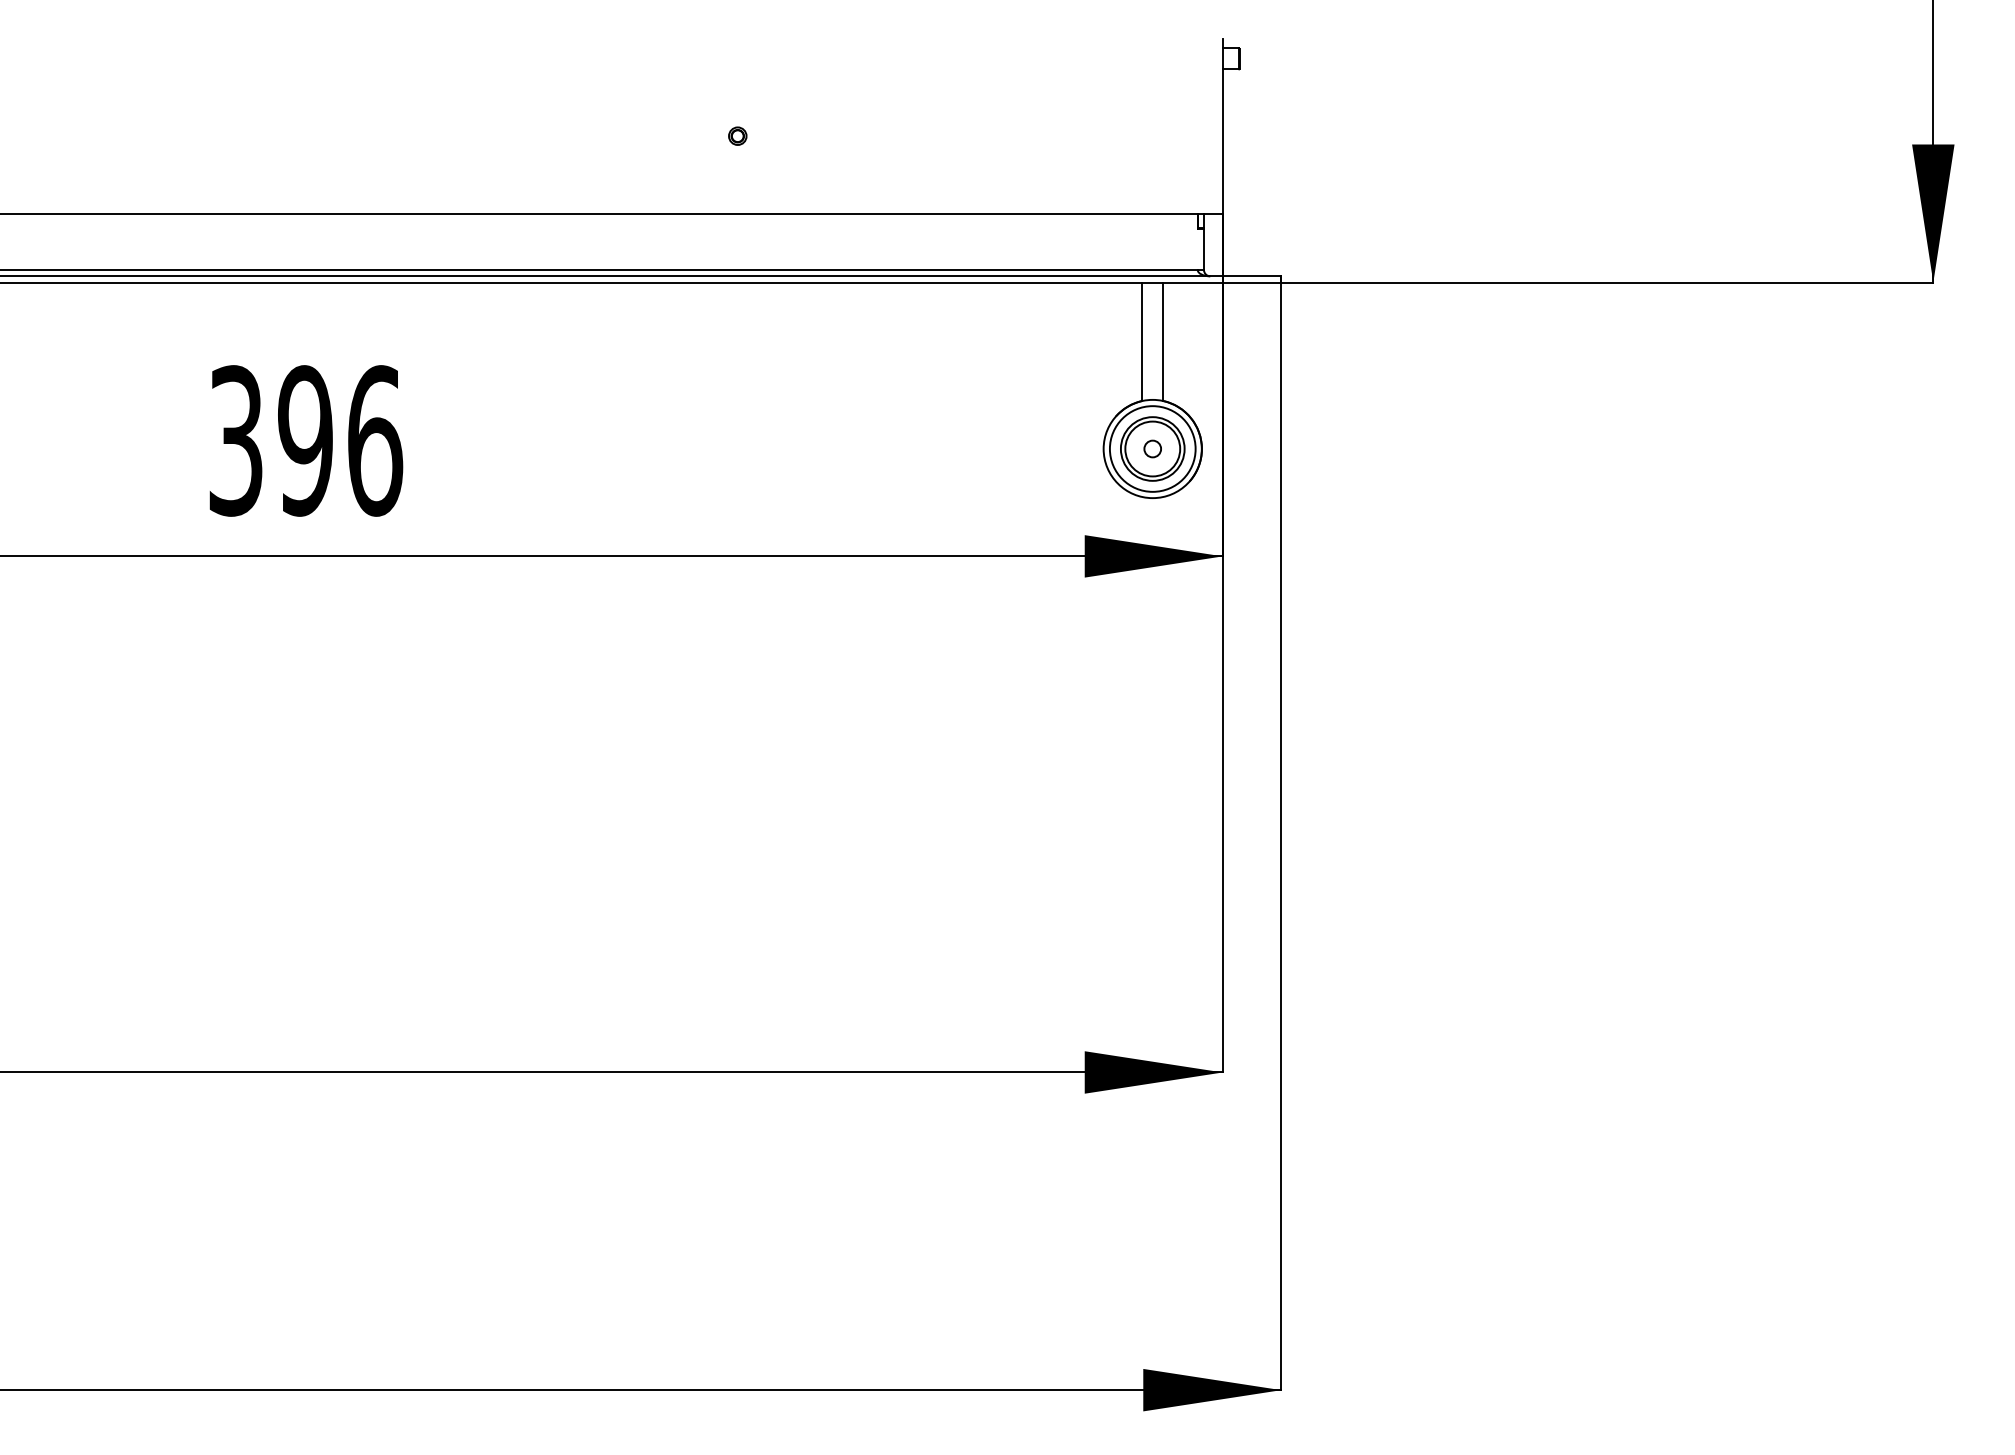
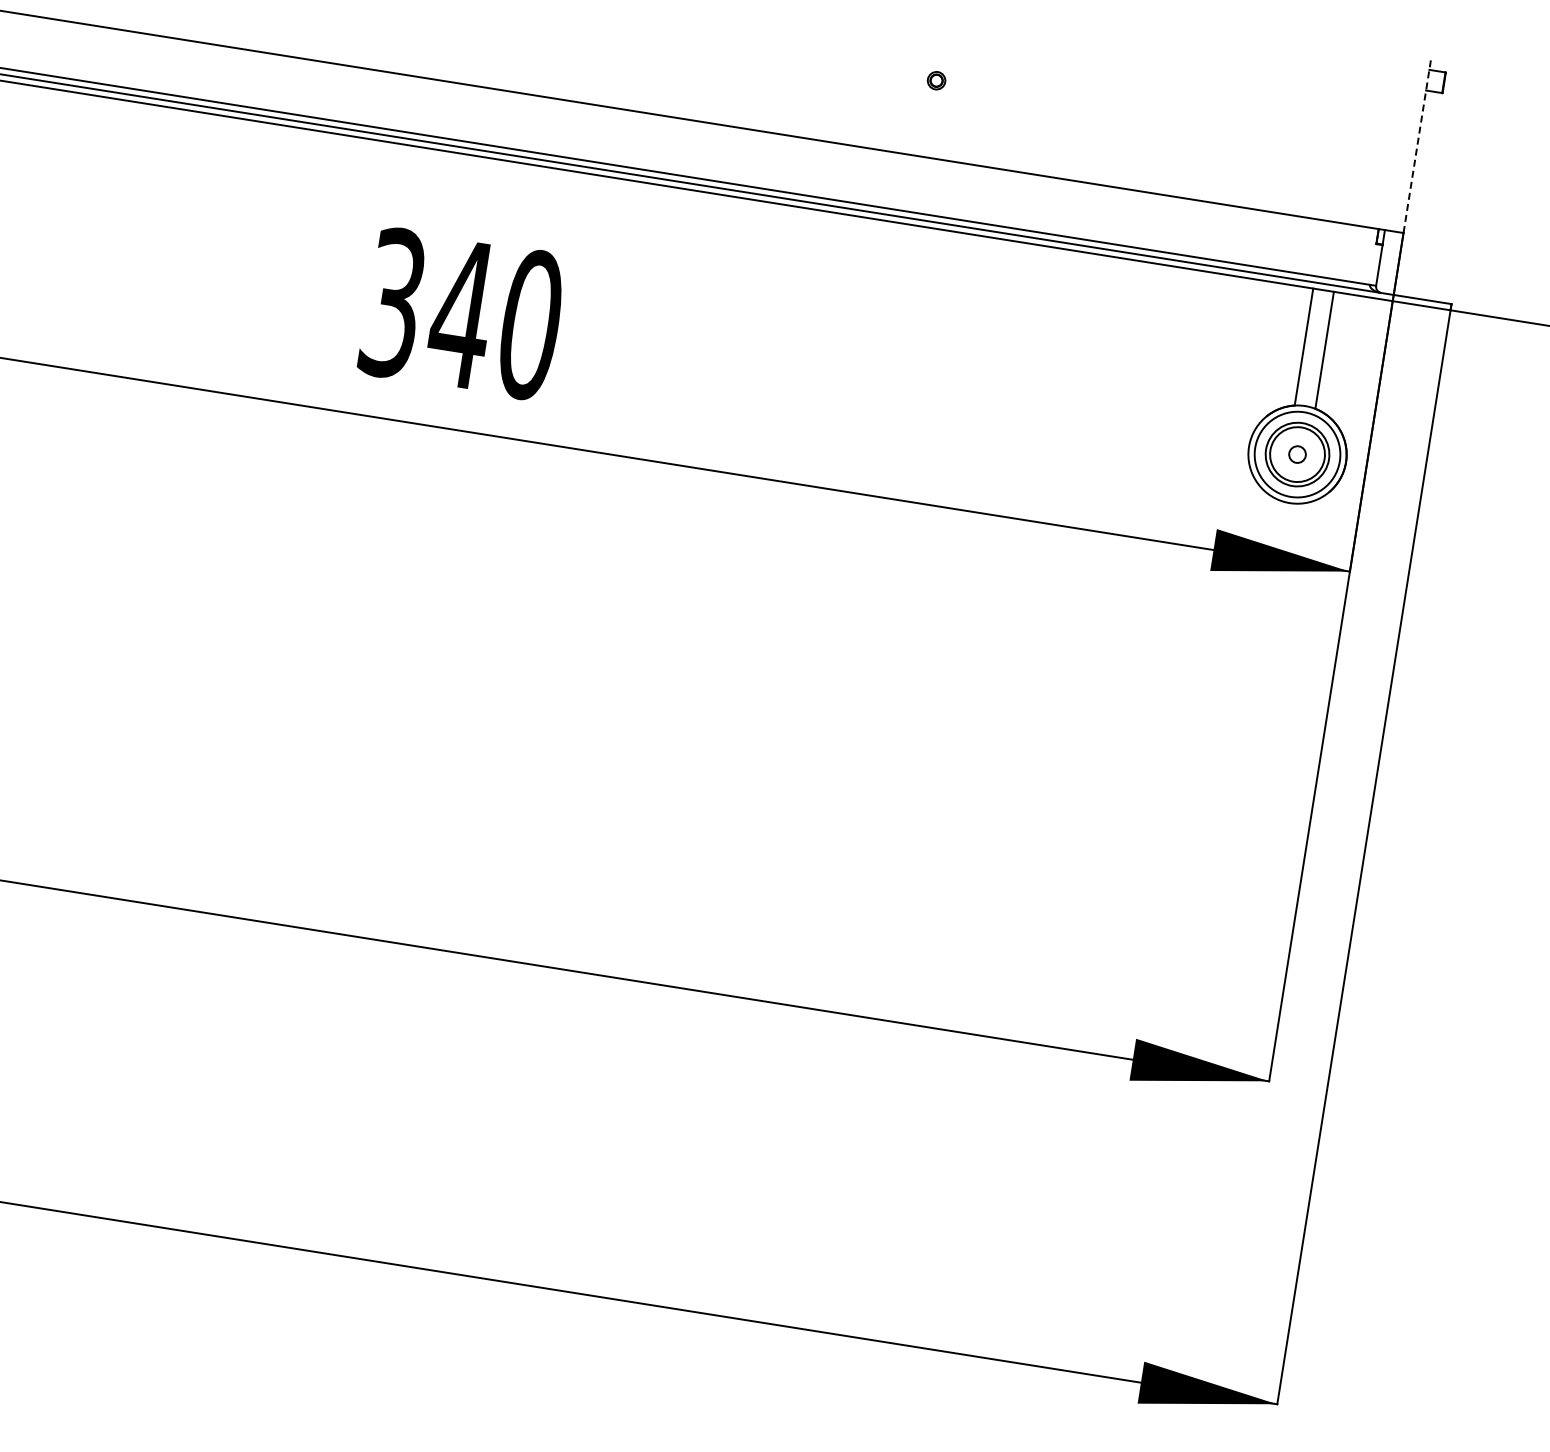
line: (1222, 126) -> (1416, 146), solid -> dashed
text: (339, 440) -> (495, 318), 396 -> 340

